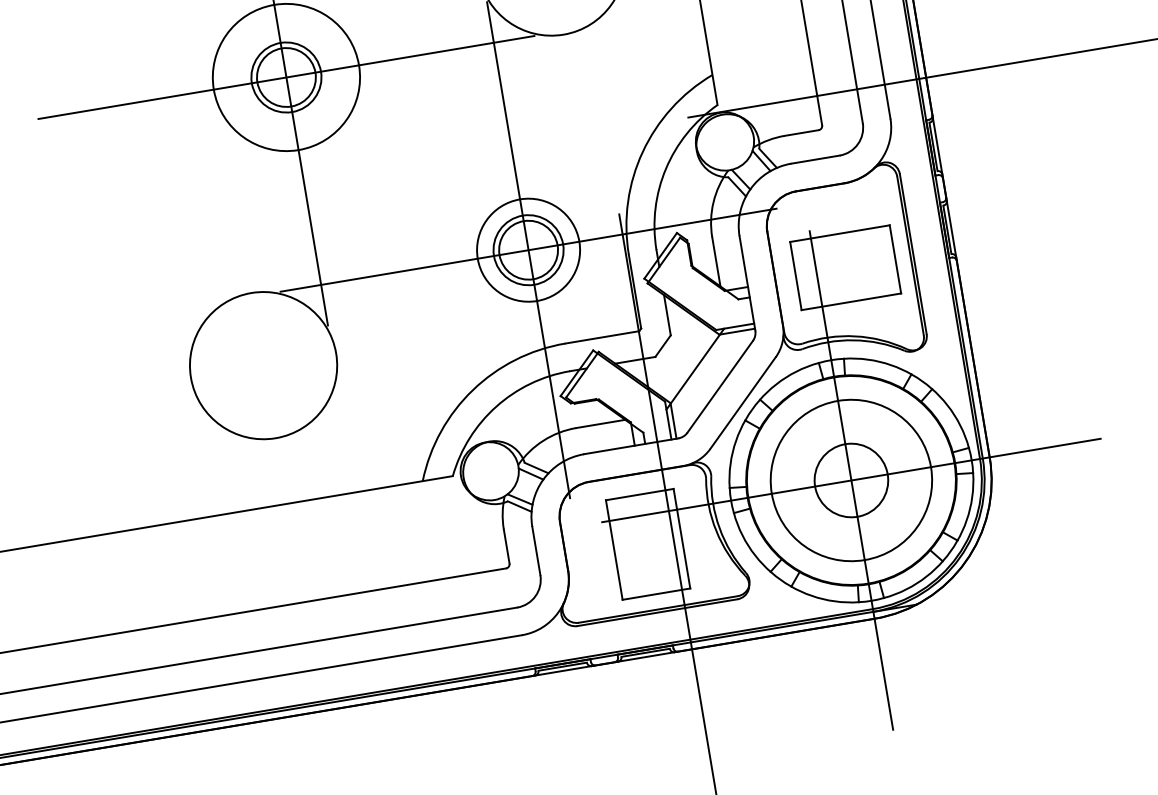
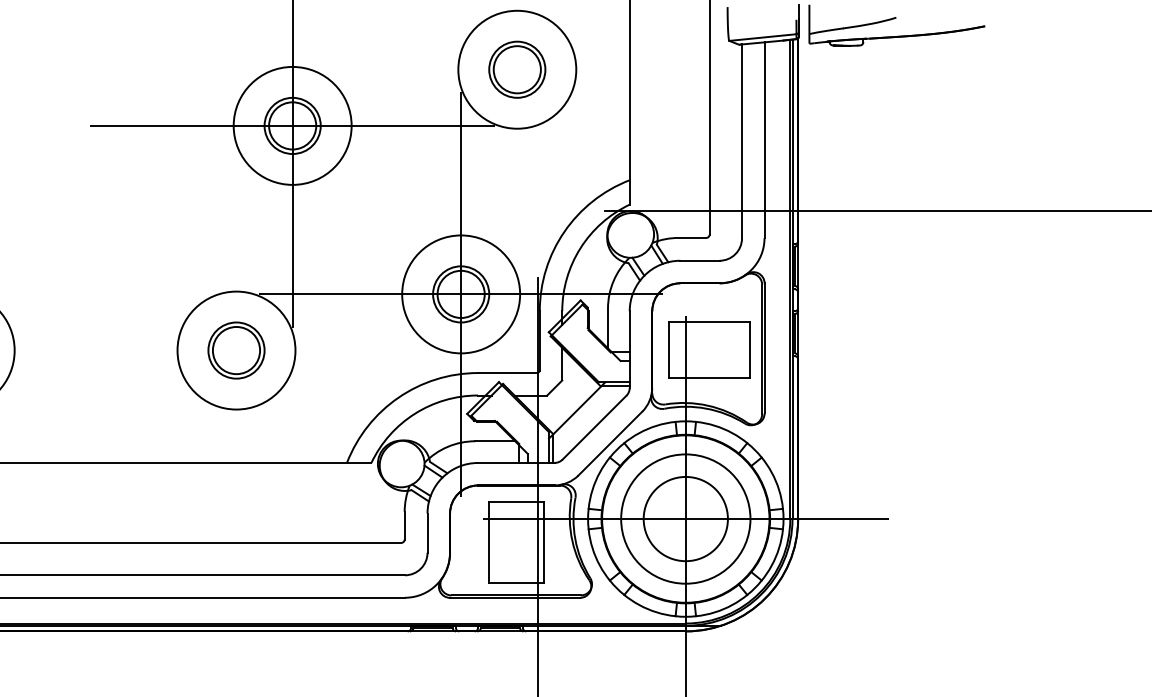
circle: (529, 250) -> (461, 294), size x1.43
part: (263, 365) -> (236, 350), added
circle: (850, 479) -> (685, 518), size x1.43

